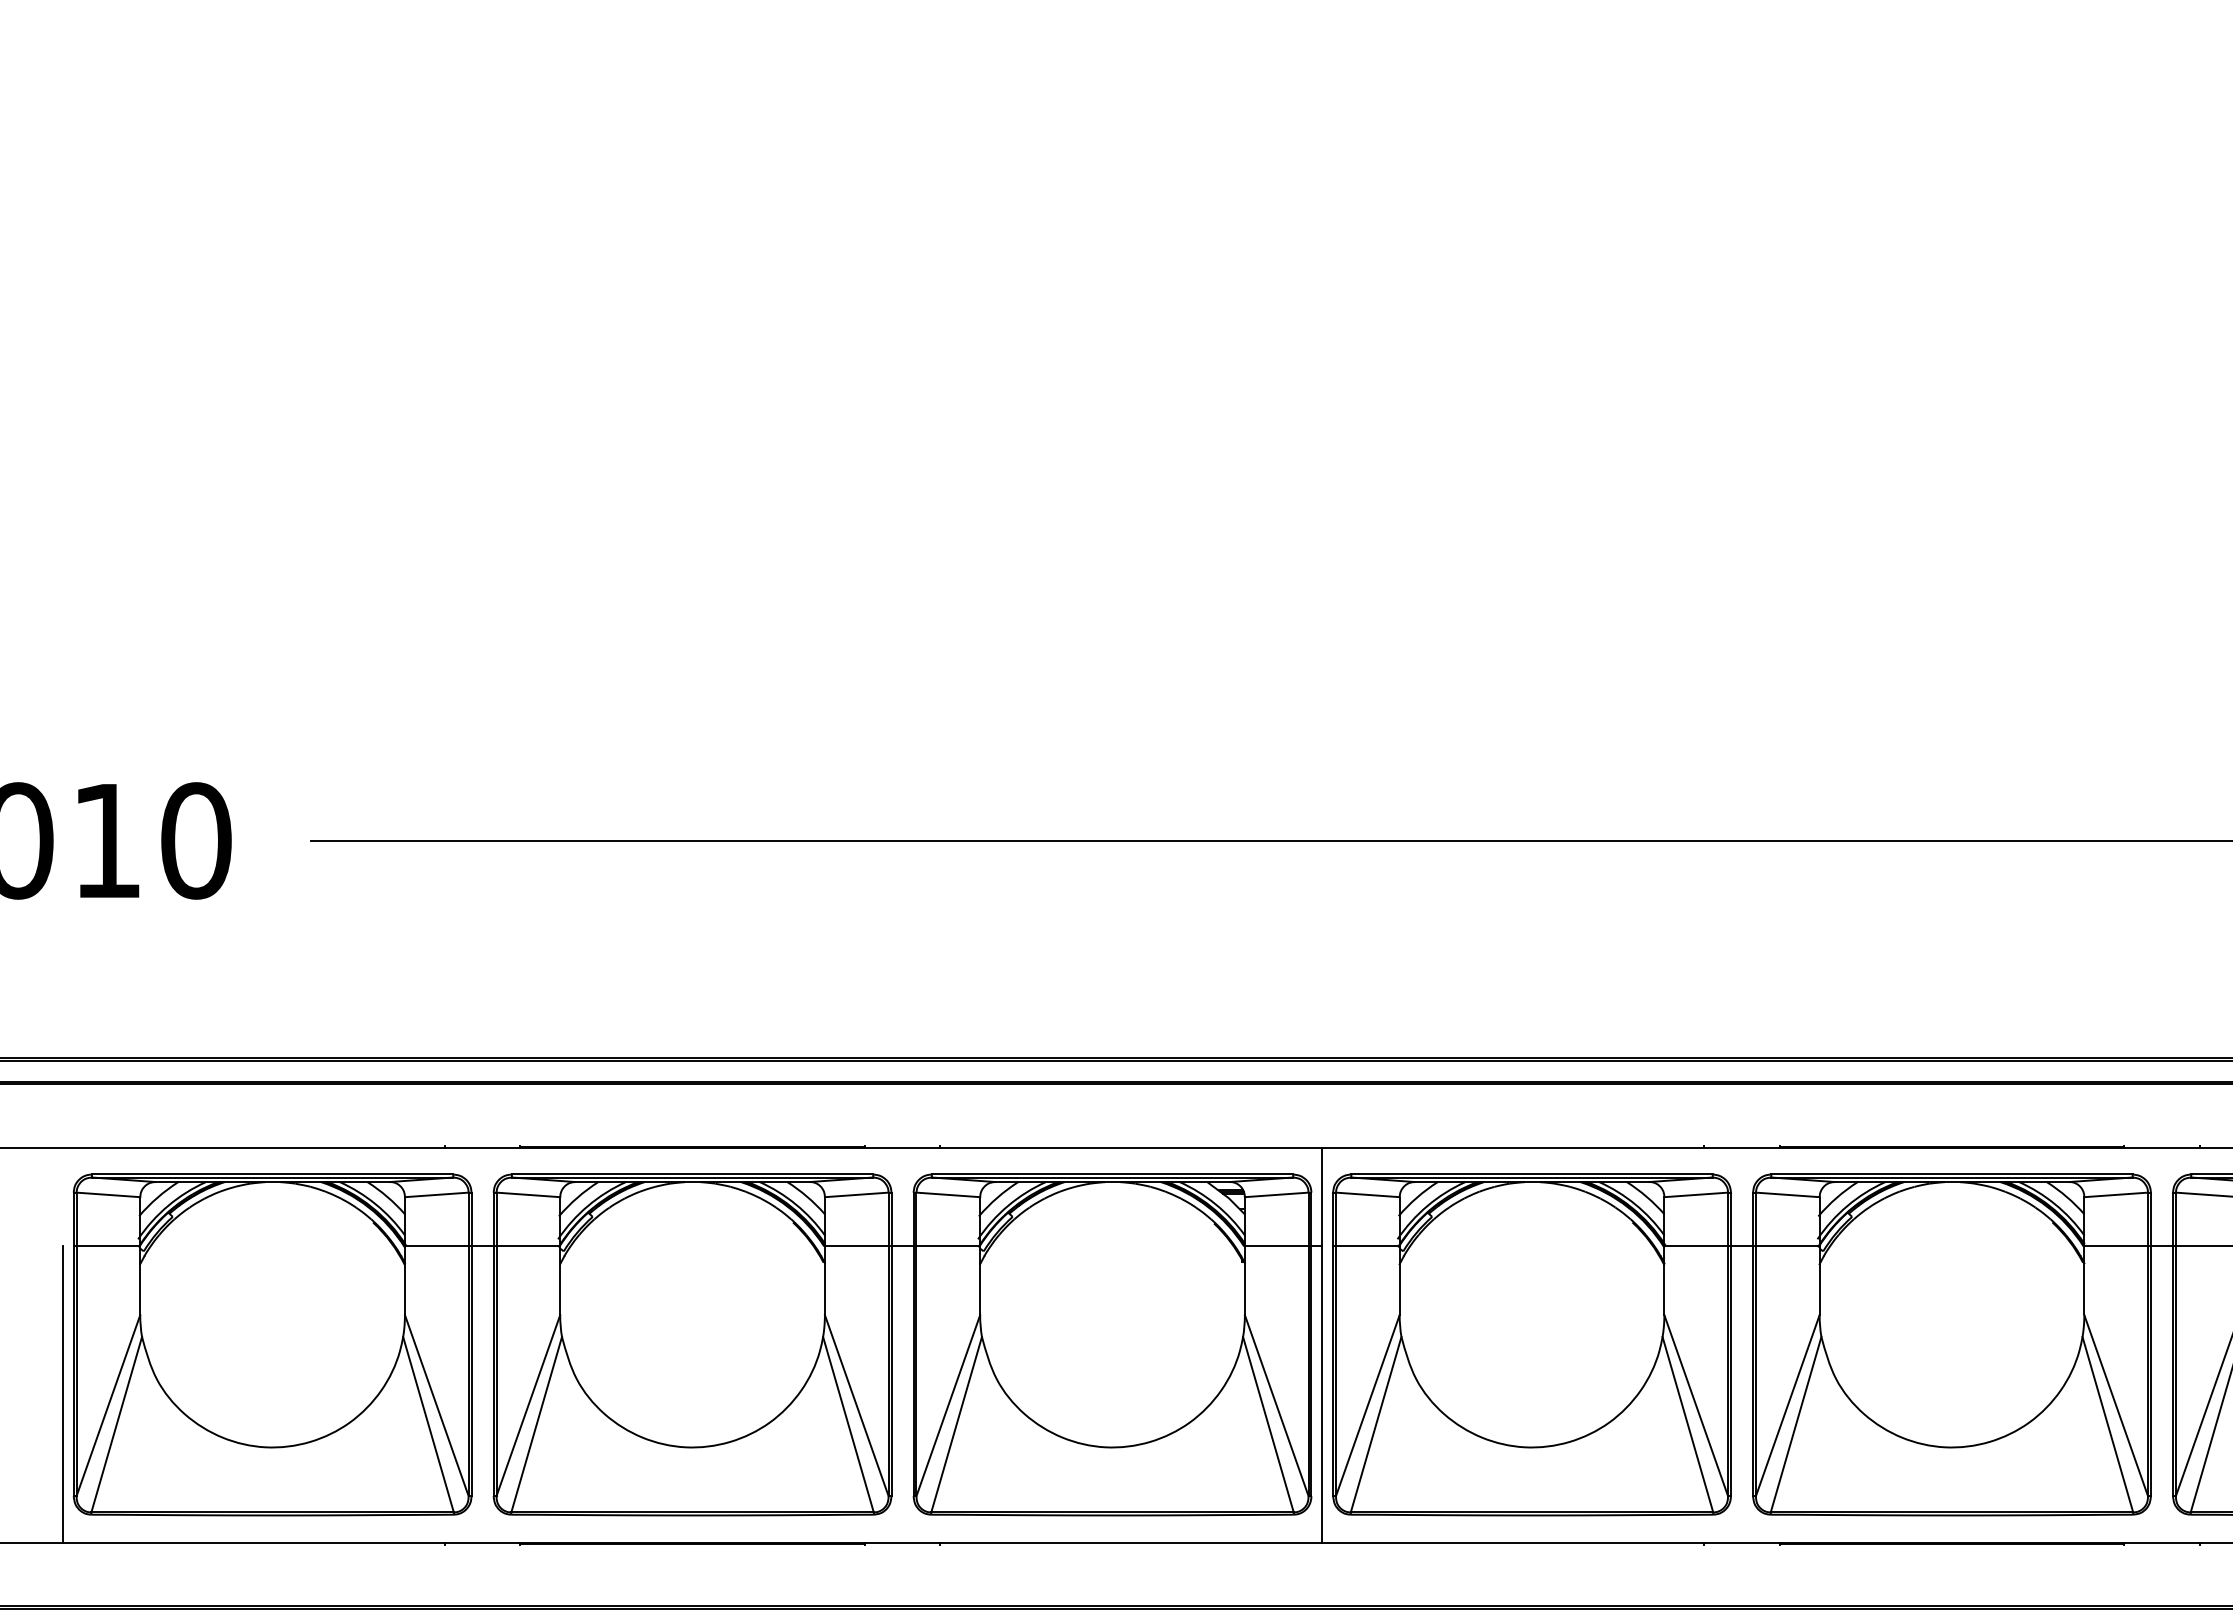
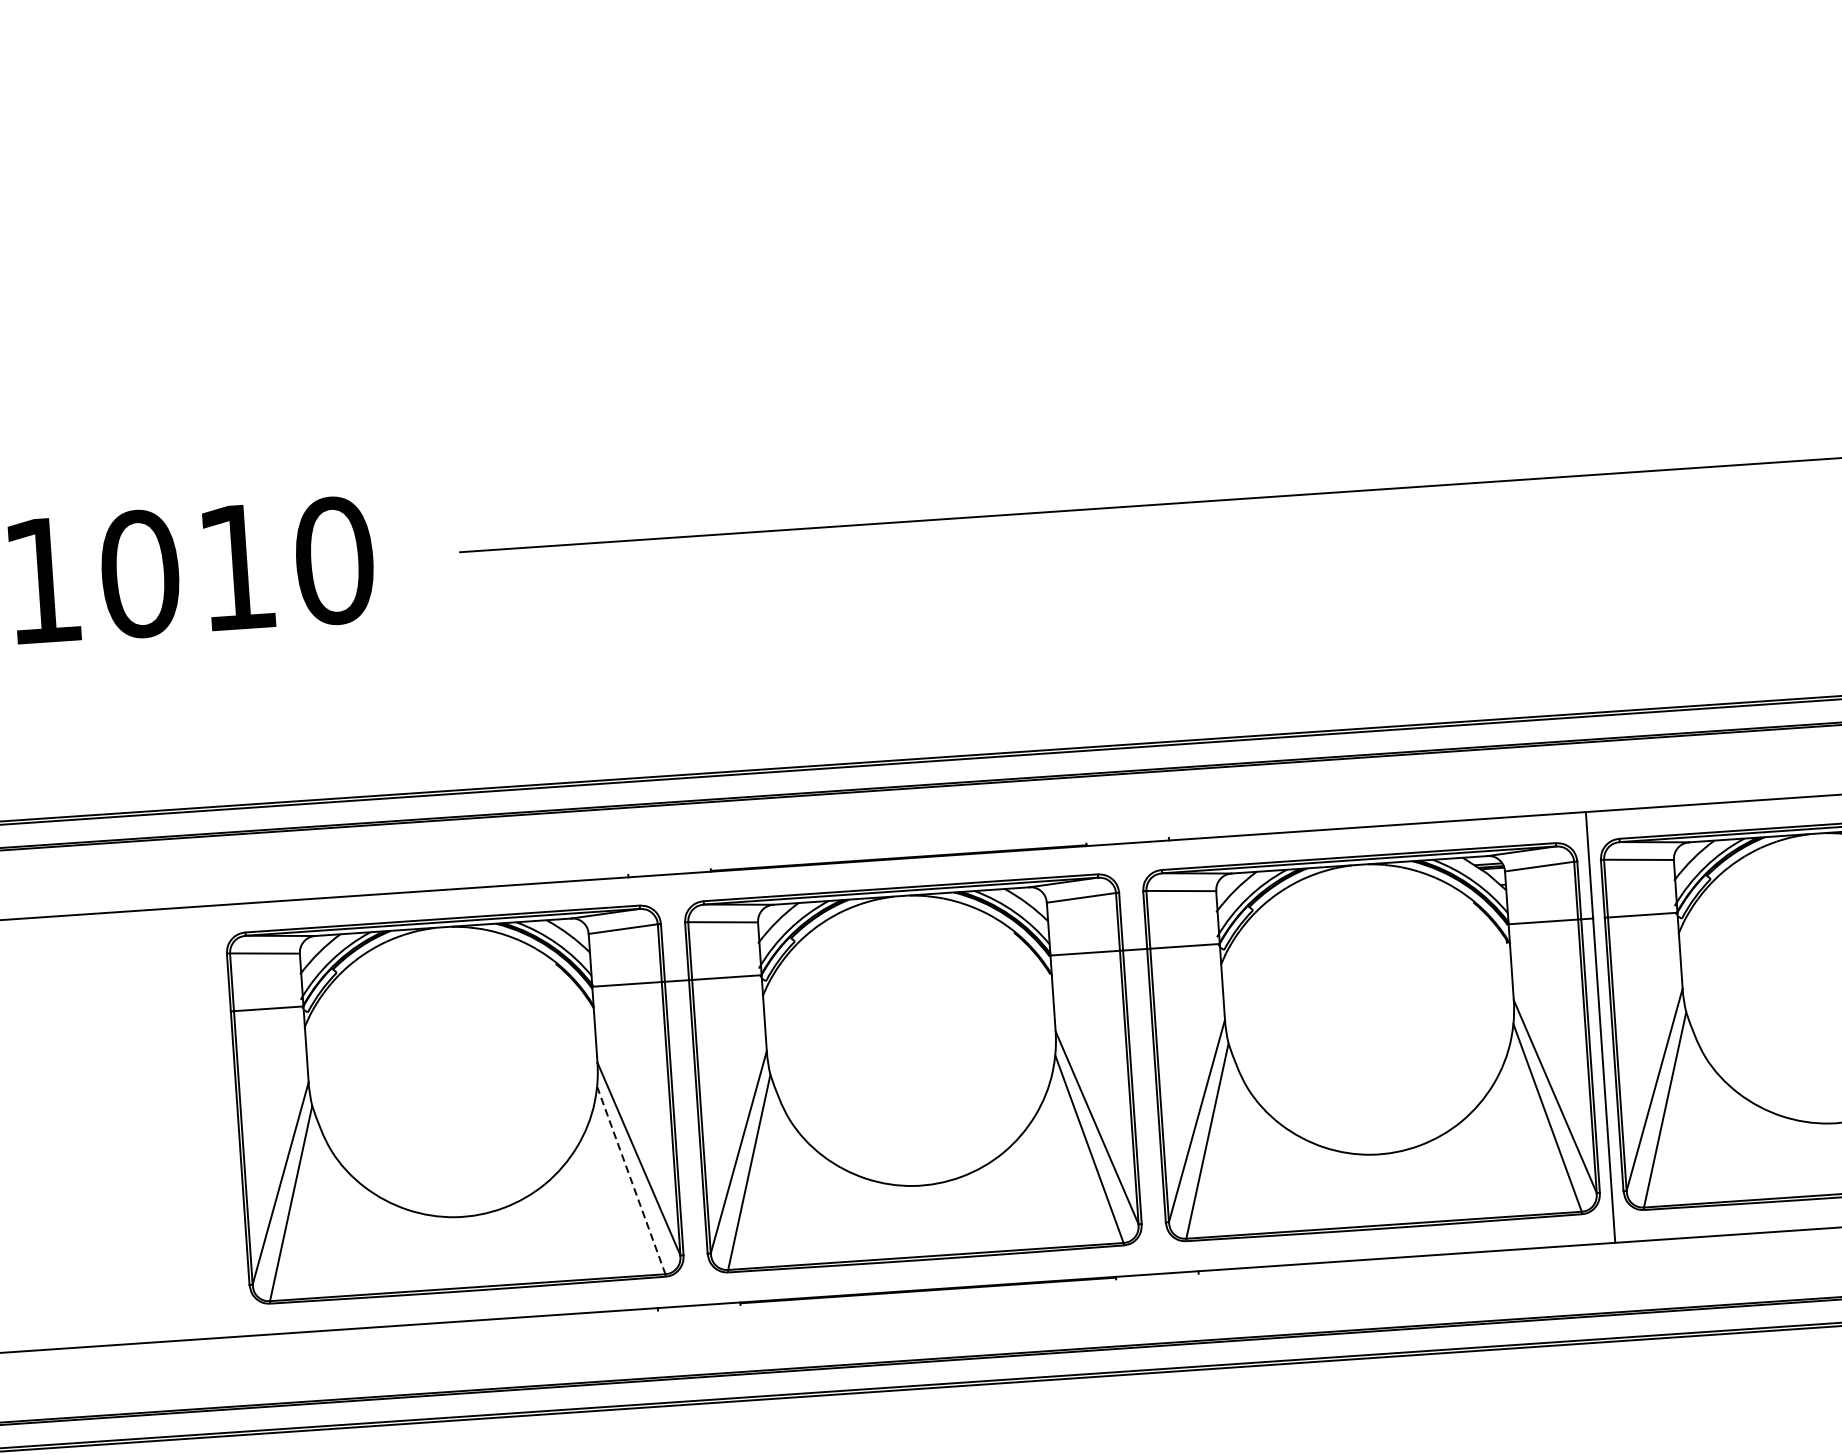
line: (62, 1393) -> (229, 1173), removed
line: (428, 1425) -> (631, 1181), solid -> dashed

